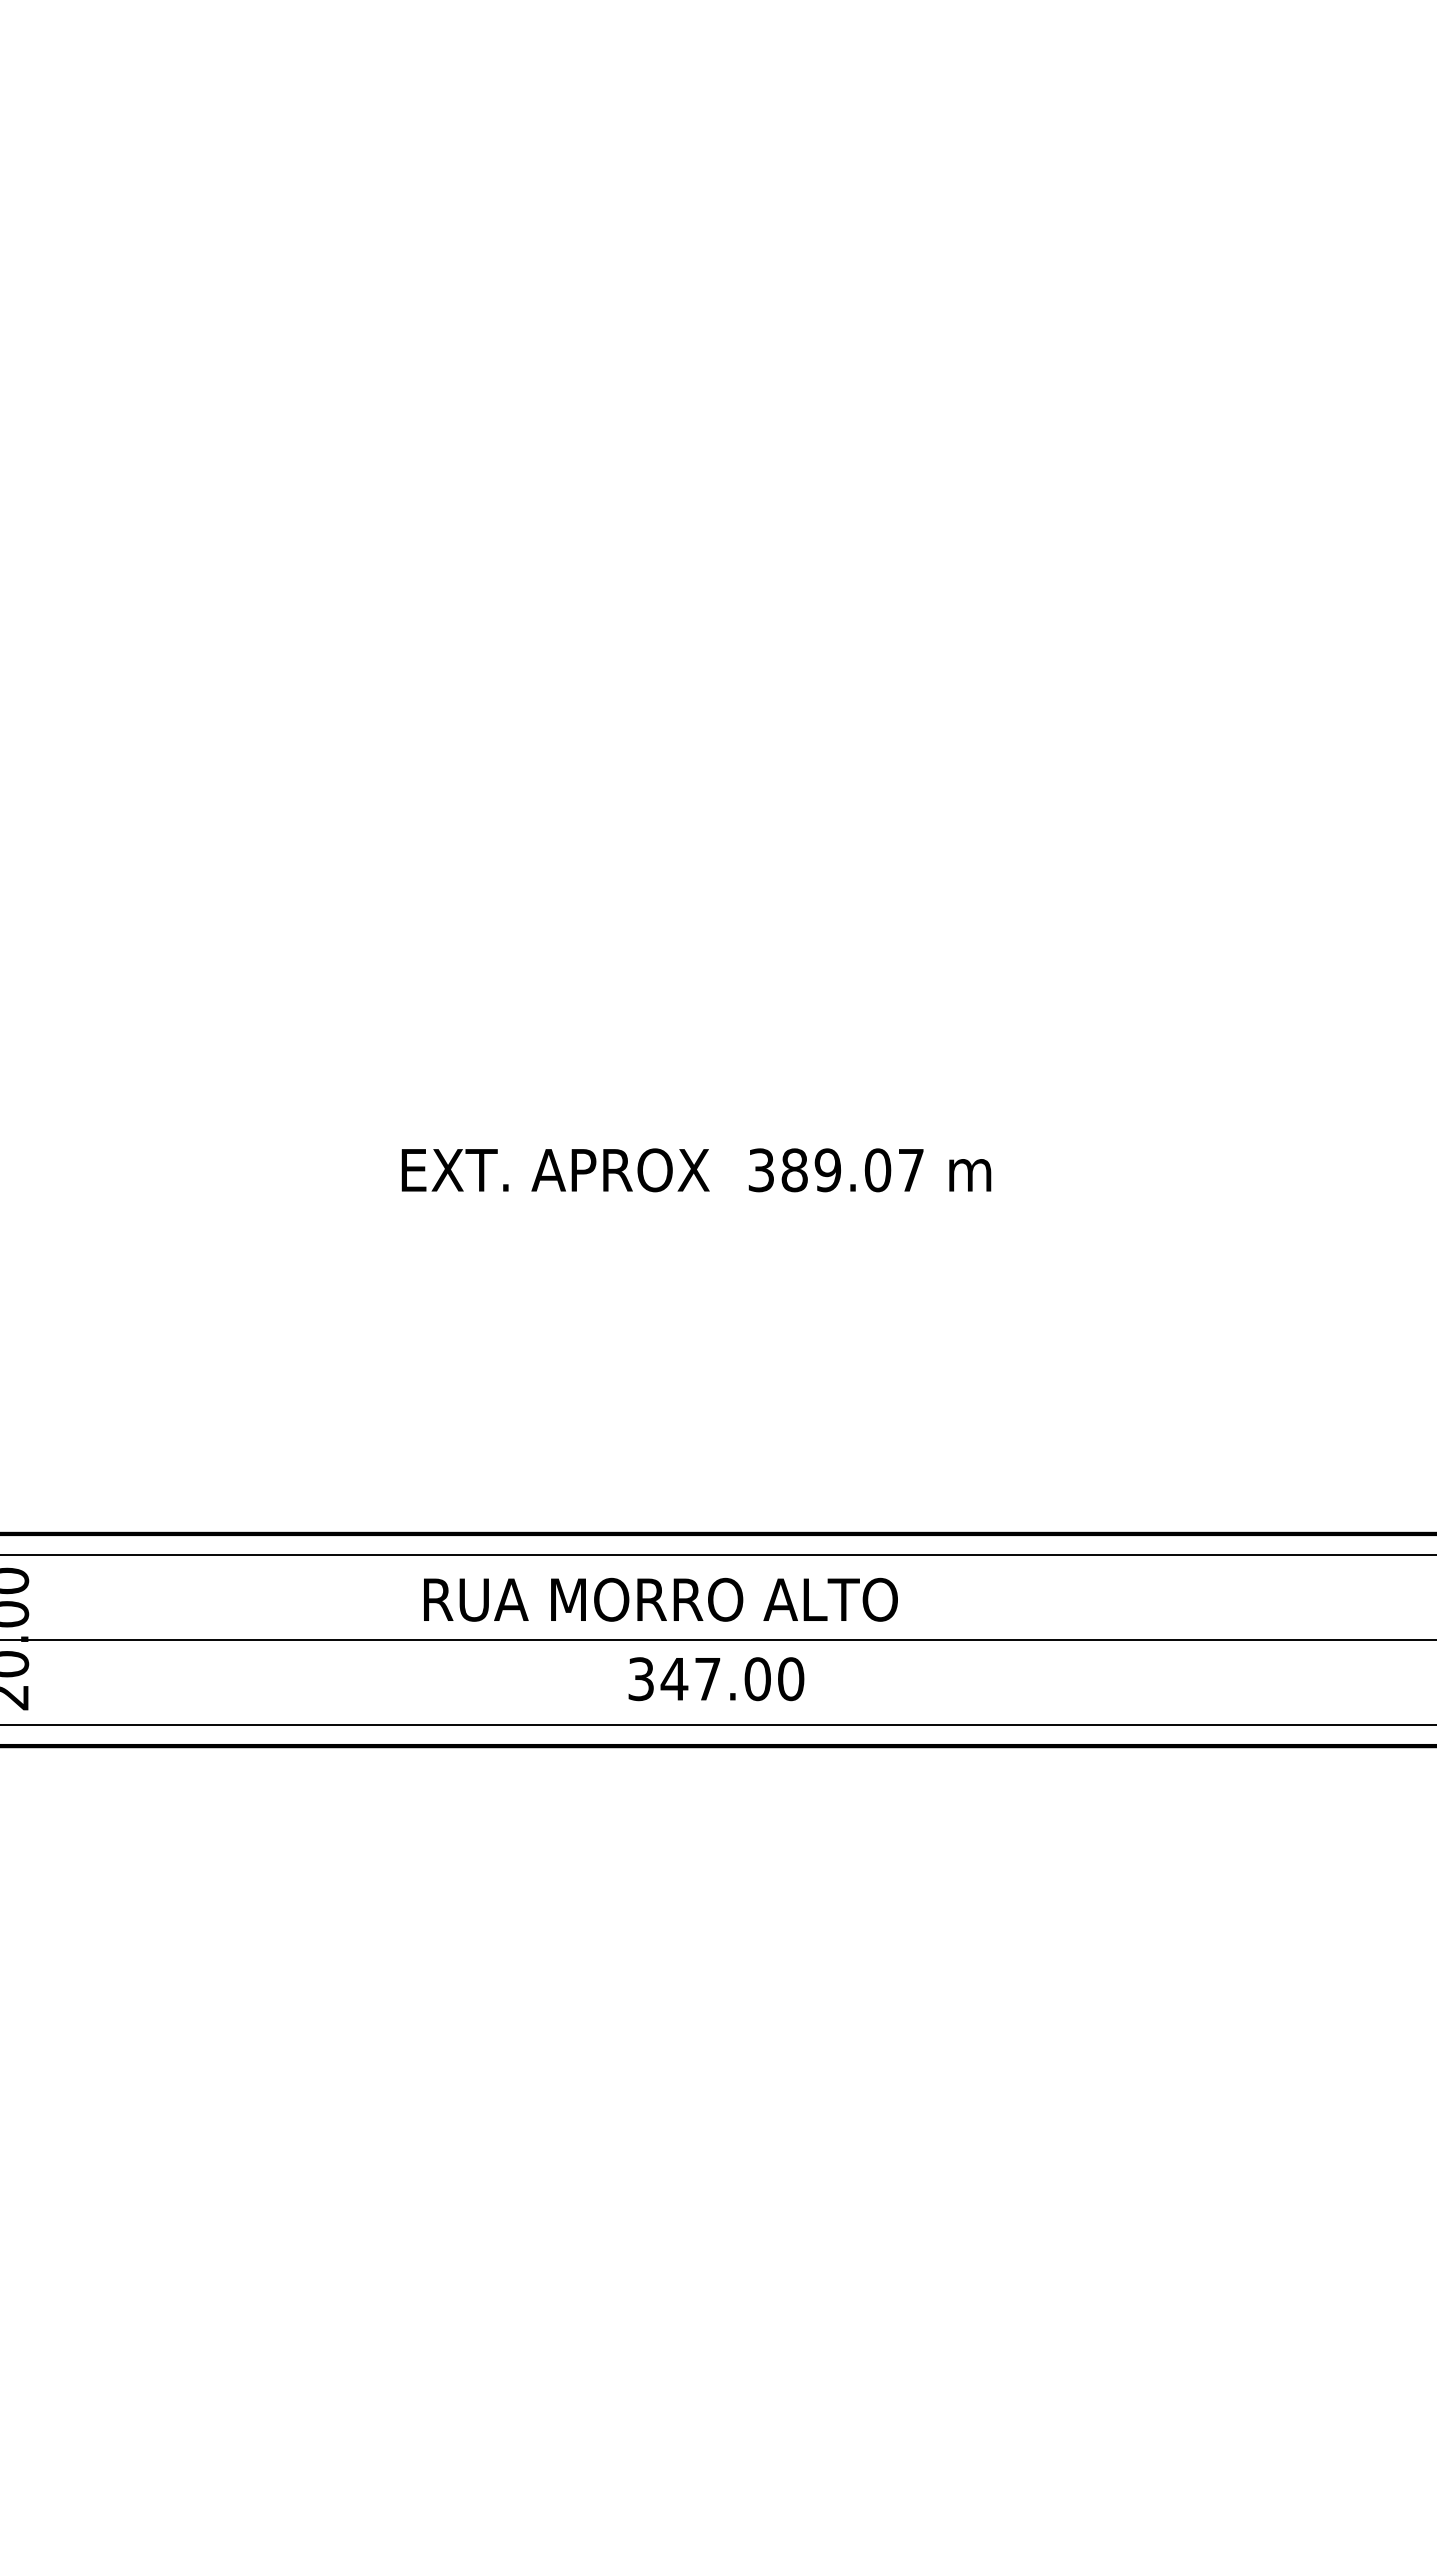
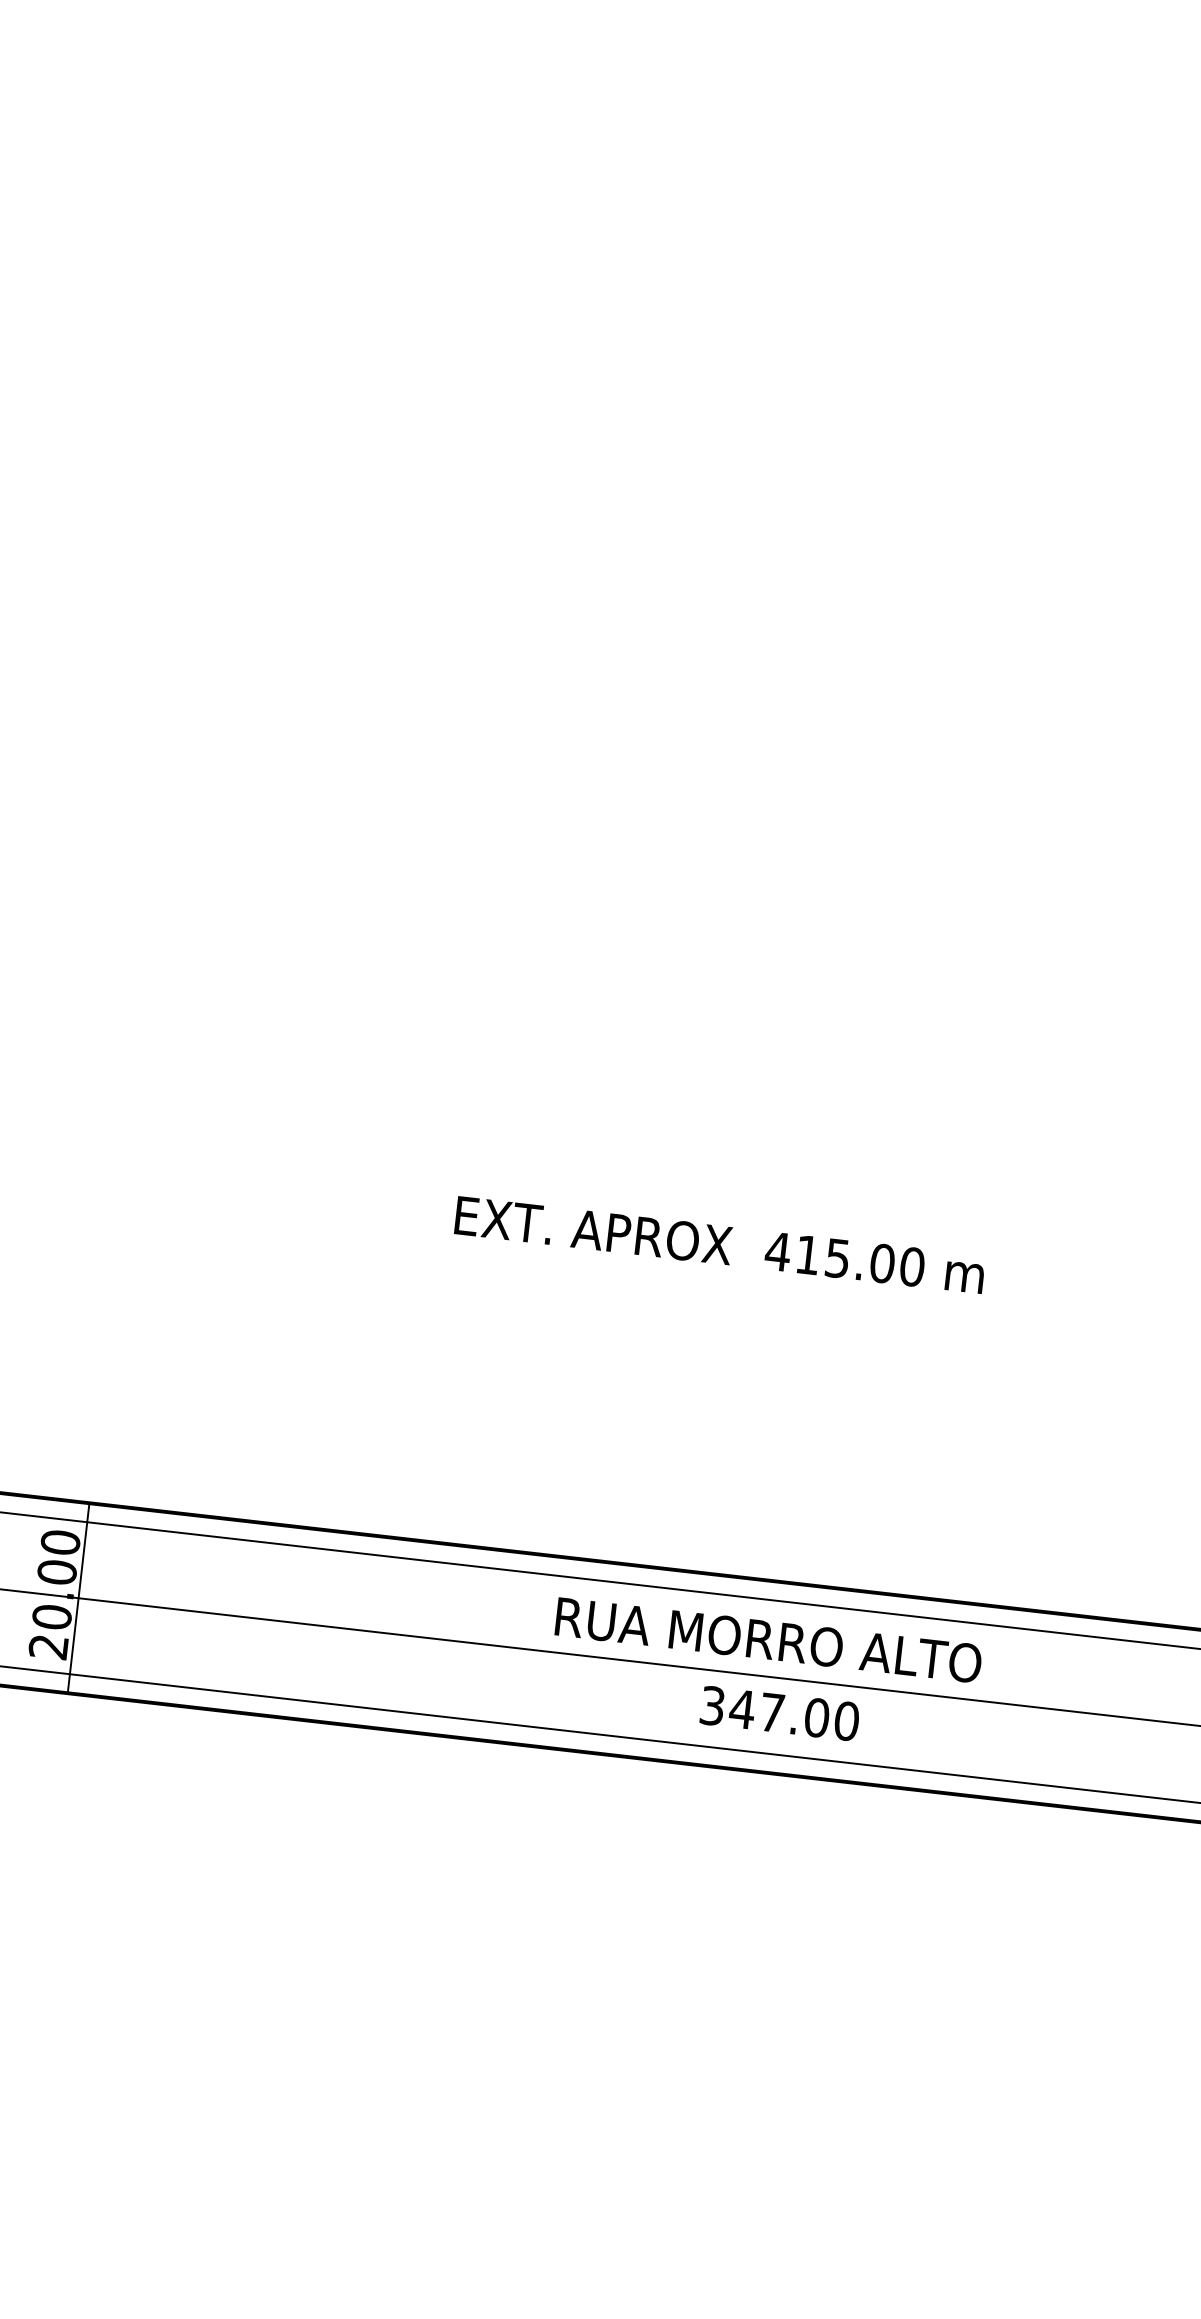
text: (835, 1170) -> (844, 1259), 389.07 -> 415.00
text: (660, 1599) -> (768, 1640), moved
line: (34, 1639) -> (79, 1597), added
text: (716, 1679) -> (780, 1713), moved

